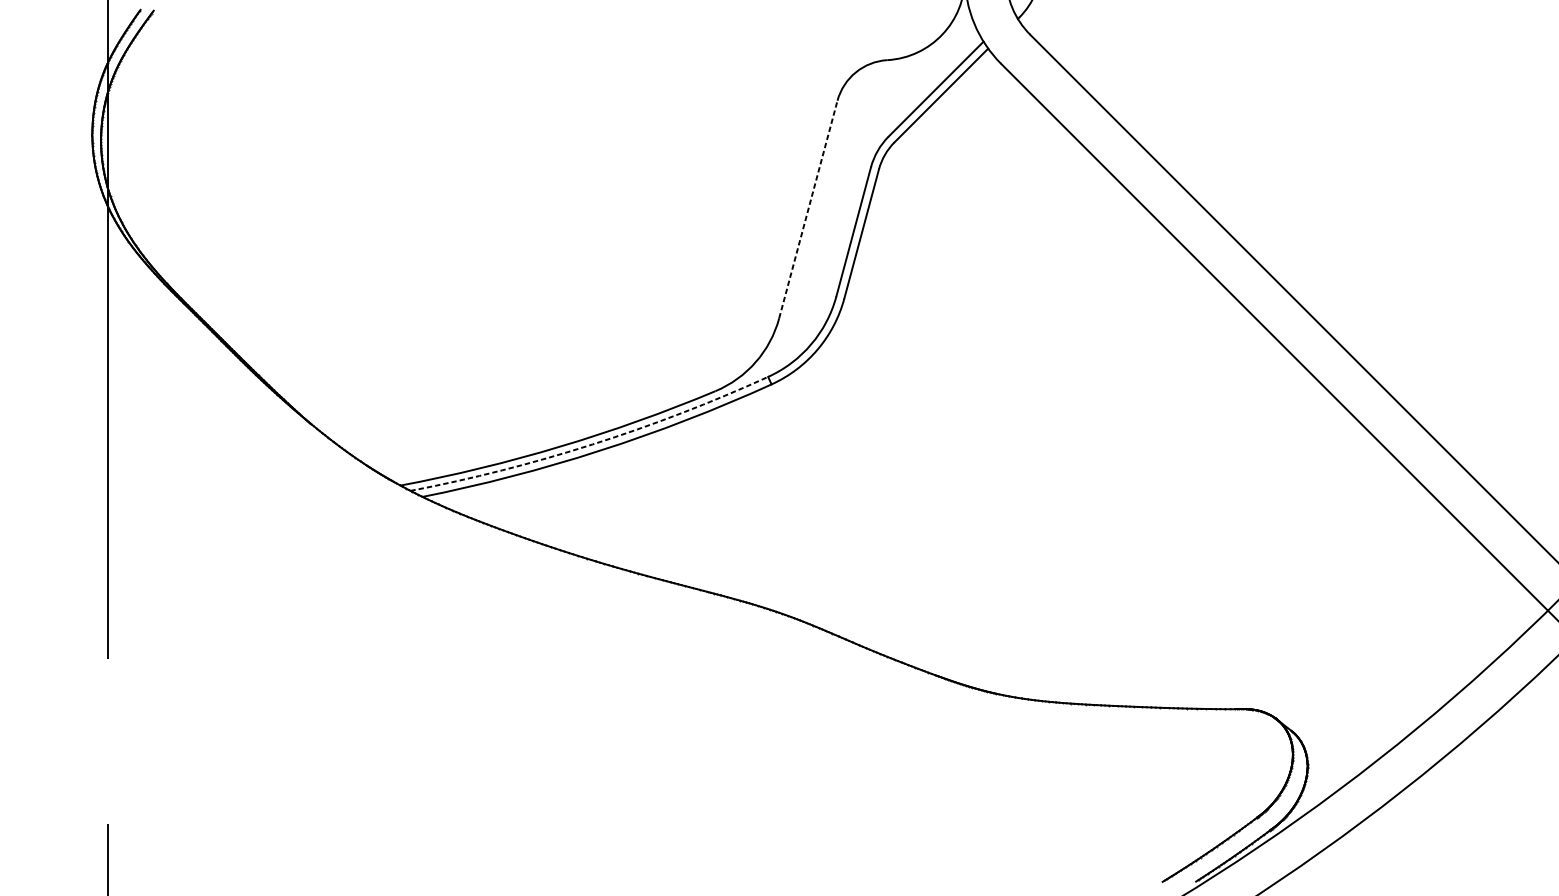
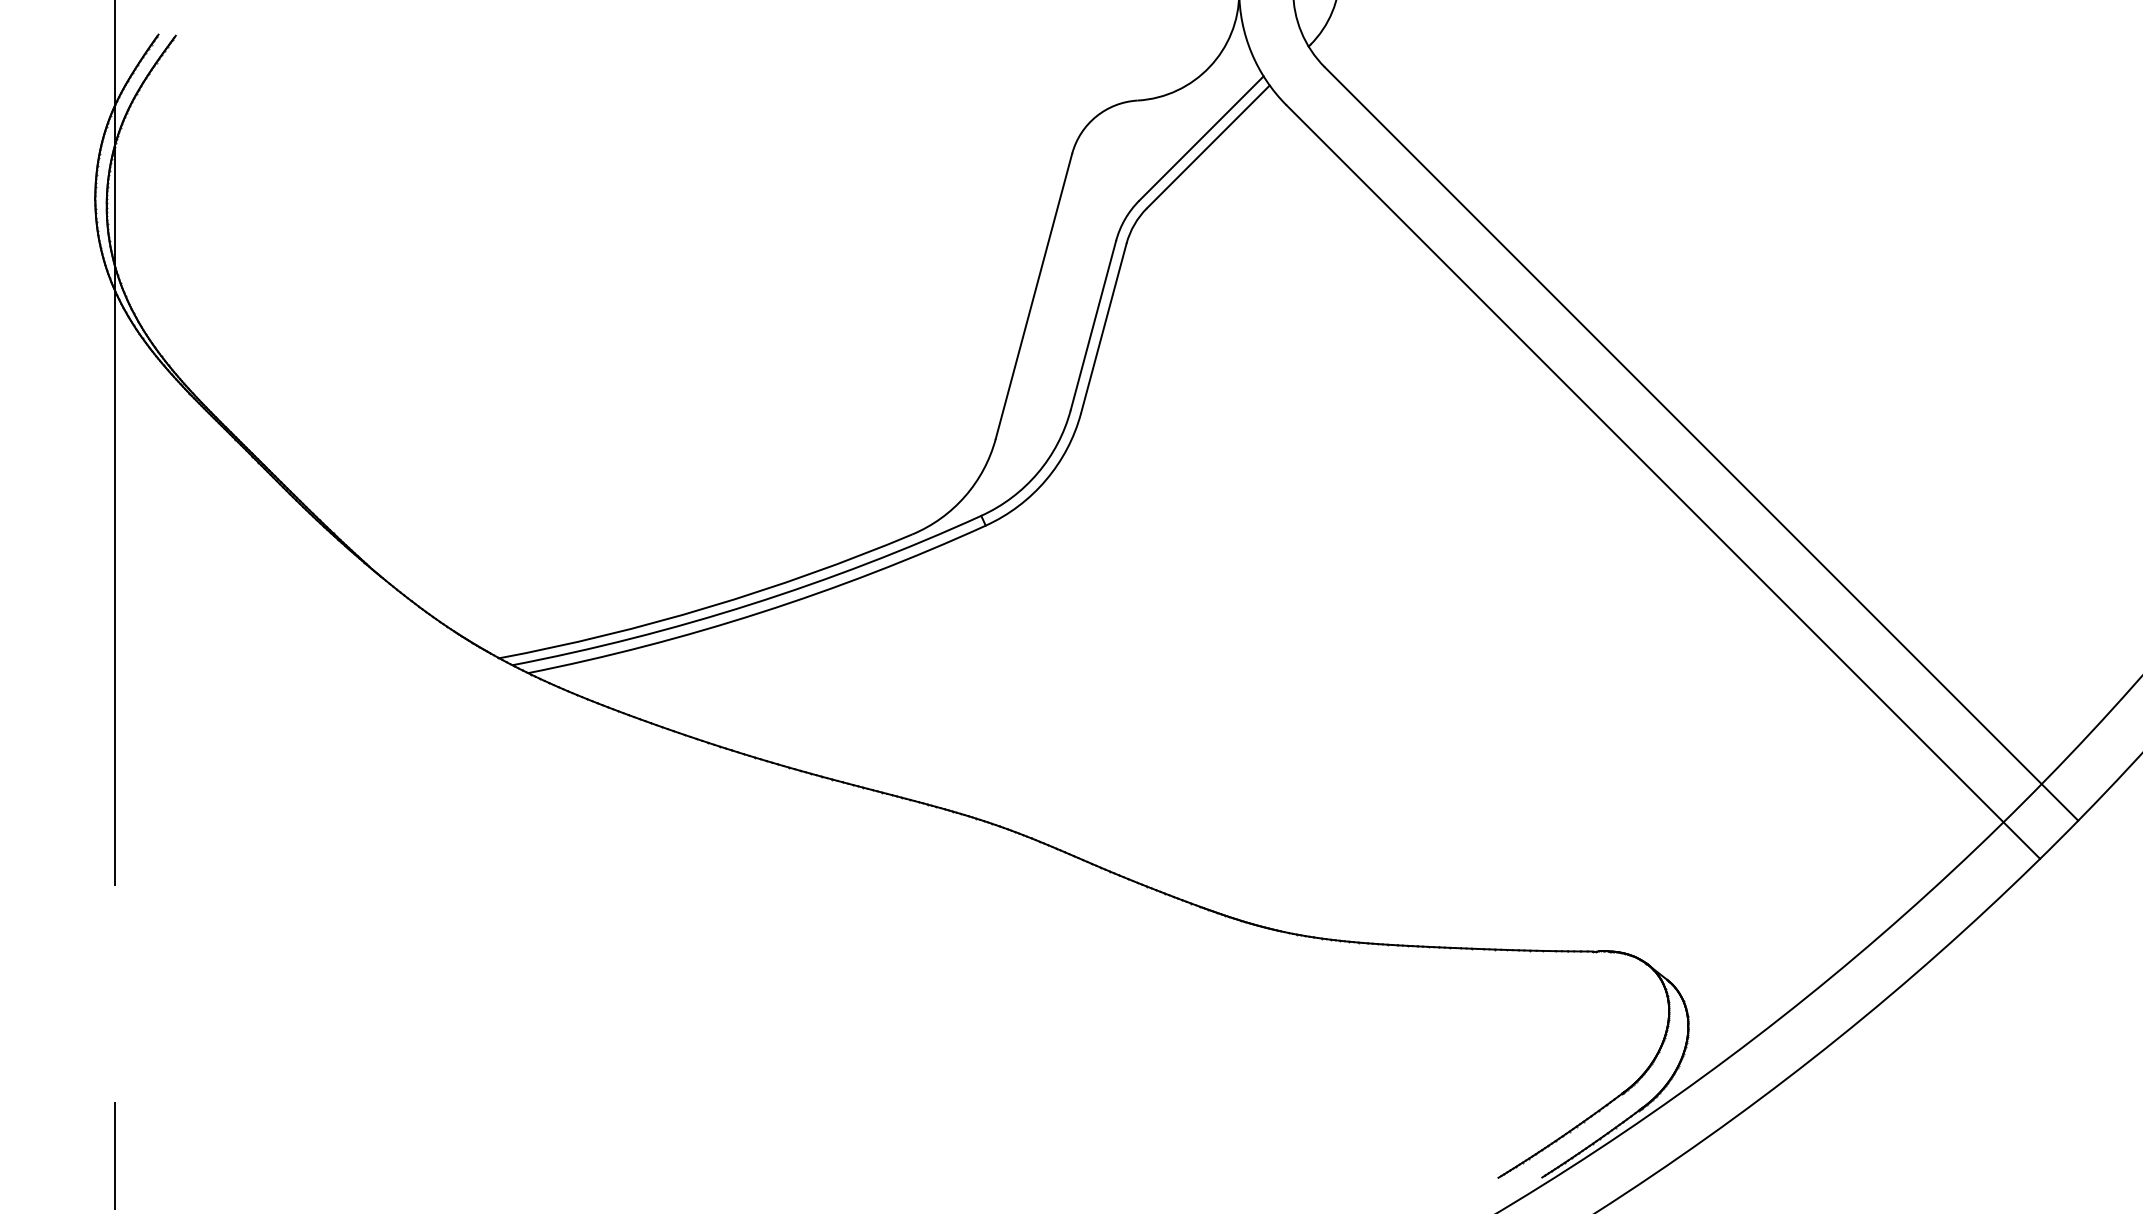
line: (808, 209) -> (1033, 296), dashed -> solid
arc: (592, 444) -> (751, 604), dashed -> solid

